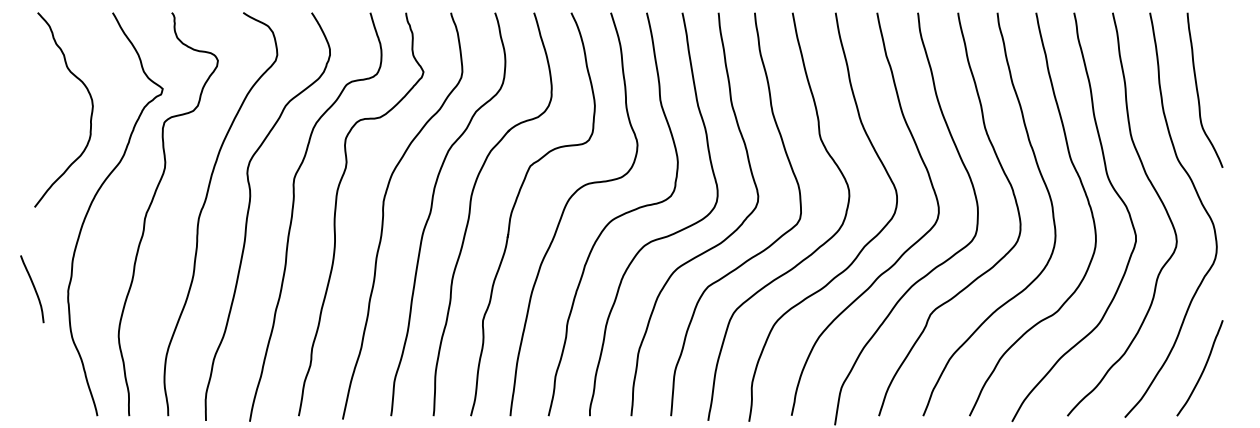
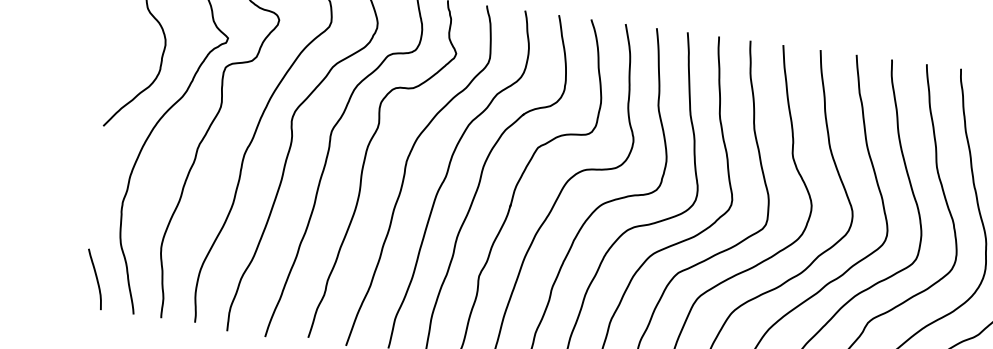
curve: (33, 288) -> (96, 278), moved

